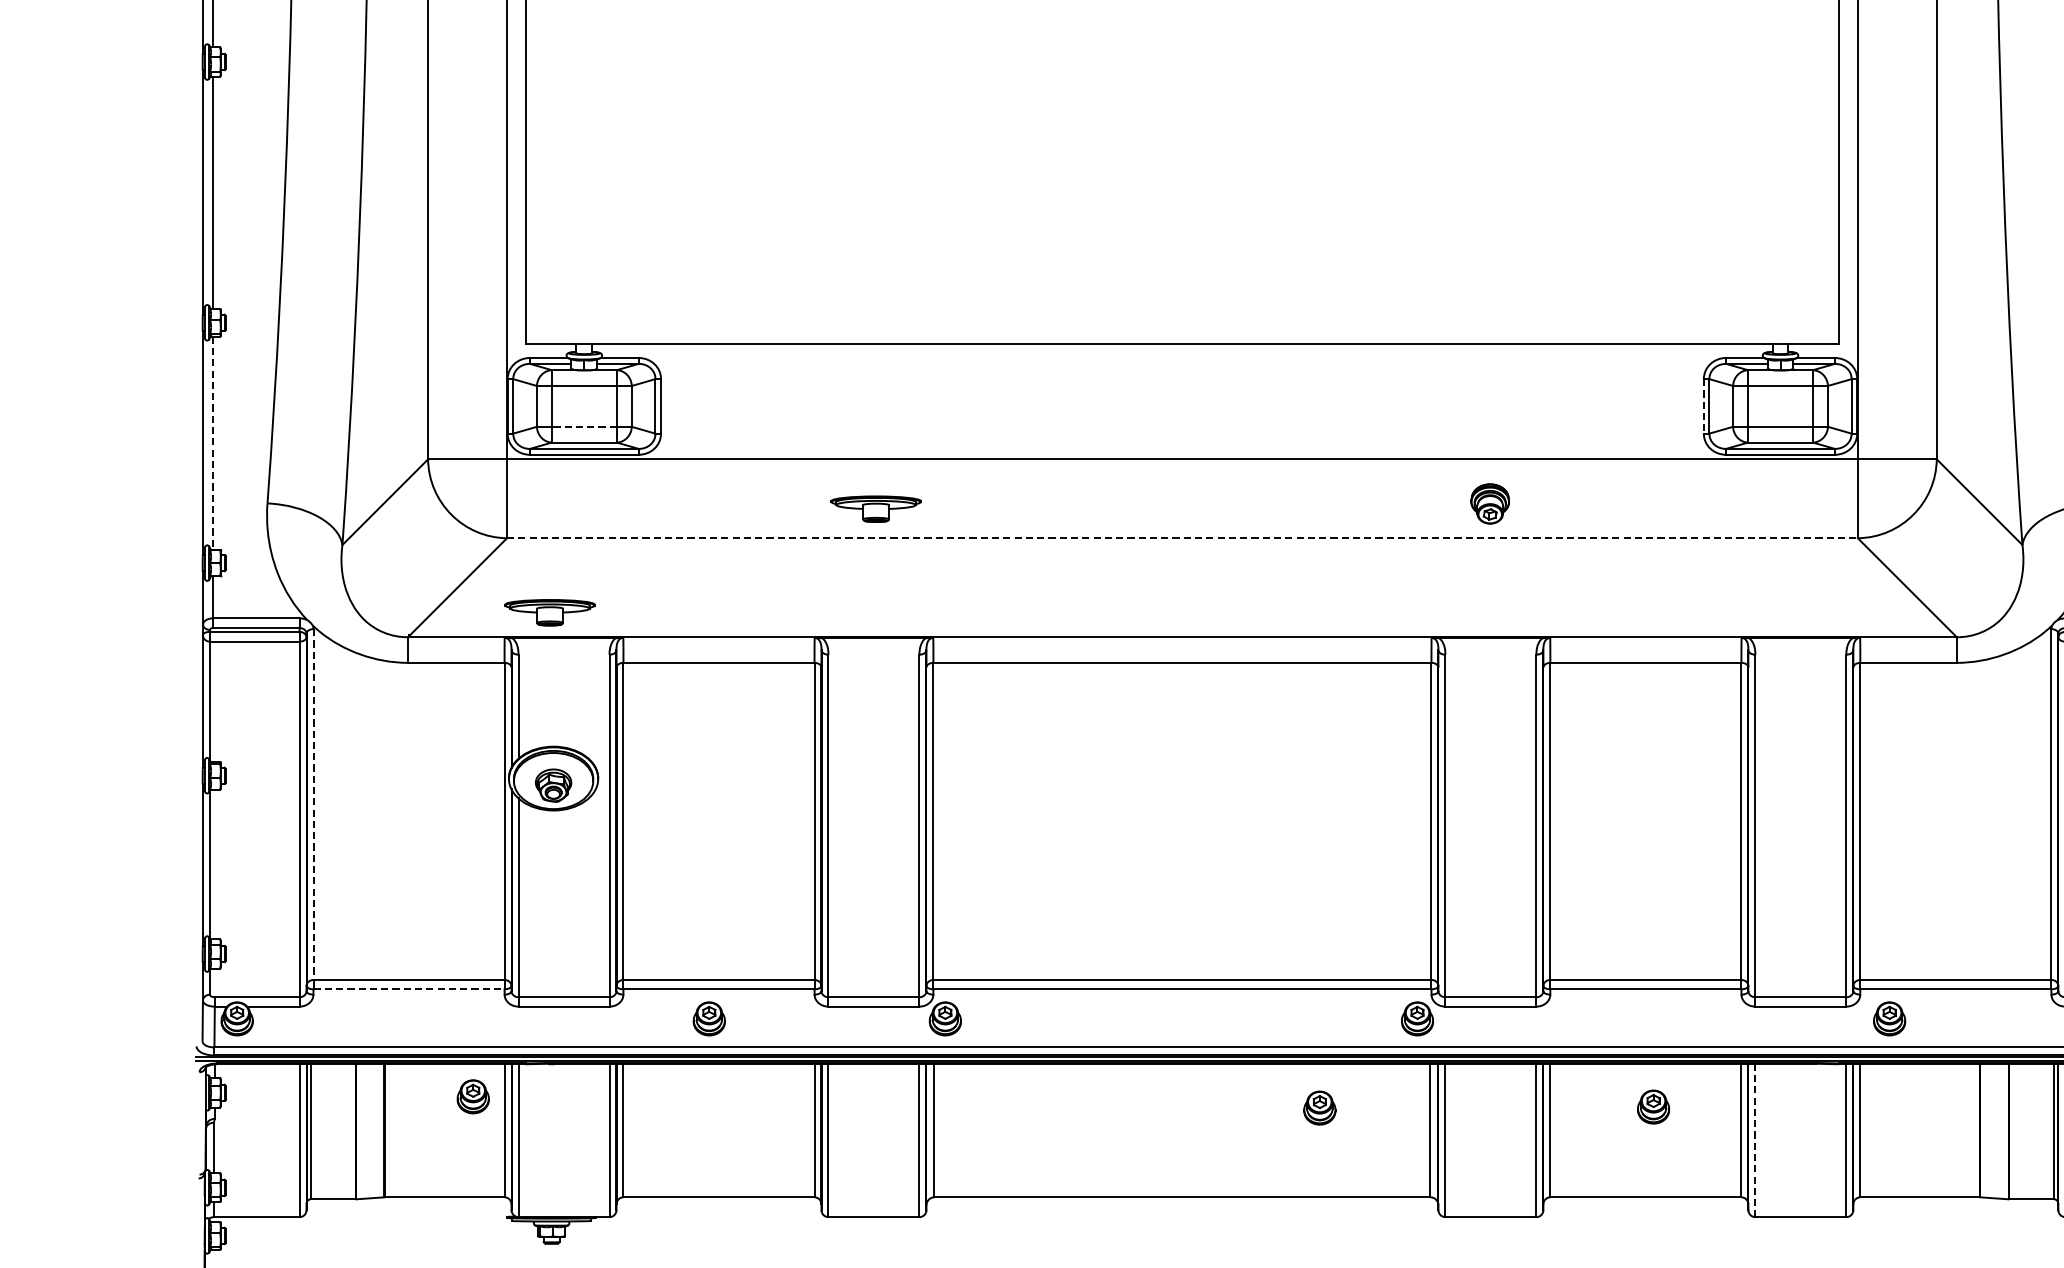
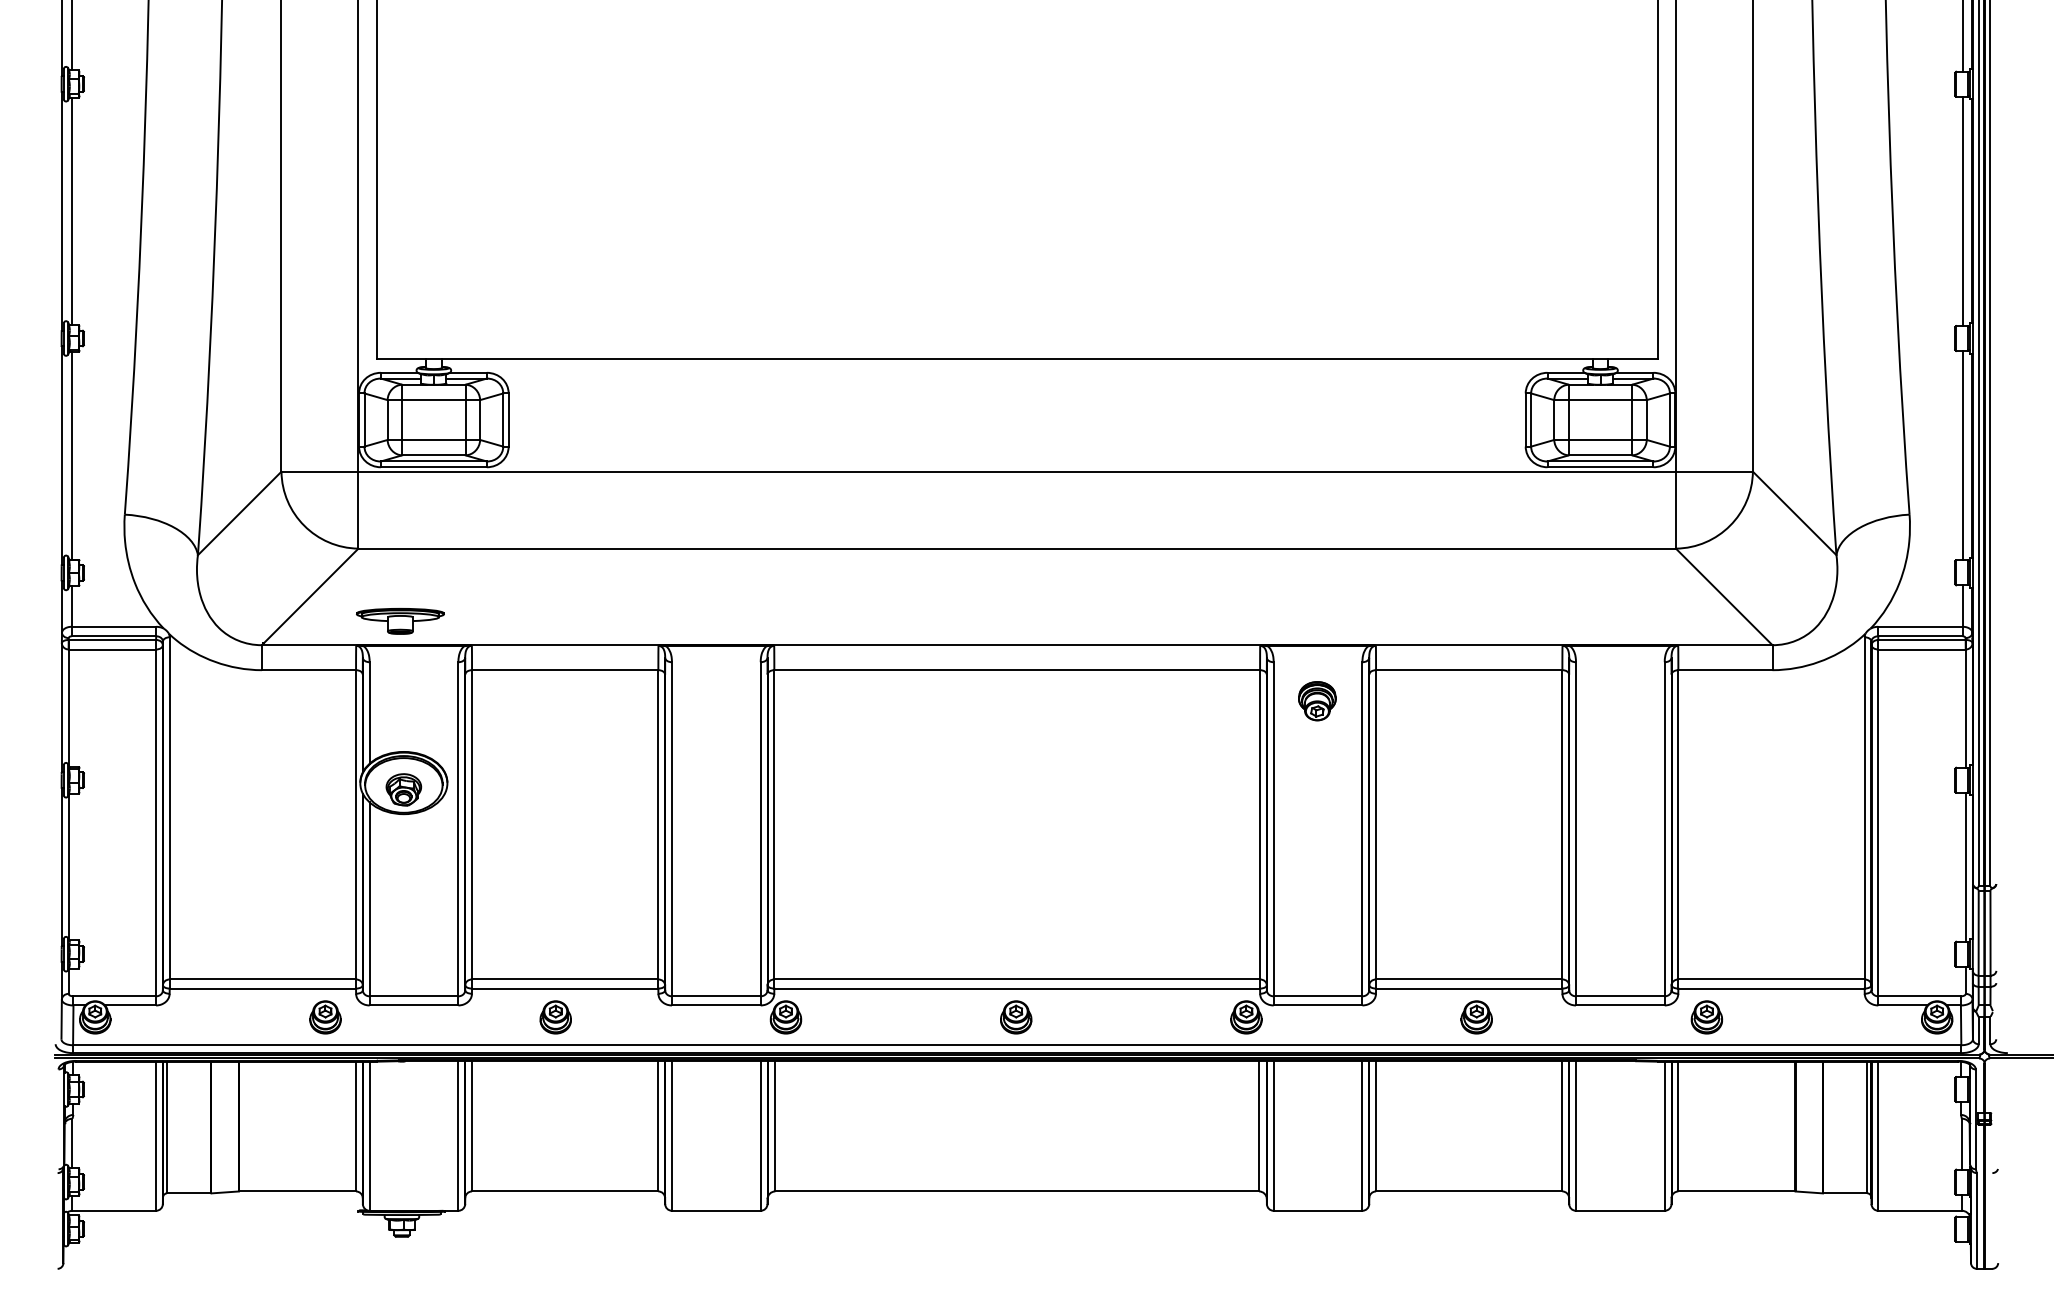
line: (1703, 406) -> (1525, 420), dashed -> solid
line: (583, 426) -> (433, 439), dashed -> solid
line: (212, 443) -> (71, 456), dashed -> solid
part: (1490, 504) -> (1317, 701), moved
part: (876, 509) -> (718, 520), removed
line: (1182, 538) -> (1017, 548), dashed -> solid
line: (313, 804) -> (169, 808), dashed -> solid
line: (409, 989) -> (263, 988), dashed -> solid
part: (473, 1096) -> (325, 1017), moved
part: (1653, 1107) -> (1476, 1017), moved
part: (1320, 1108) -> (1016, 1017), moved
line: (1754, 1139) -> (1575, 1135), dashed -> solid

